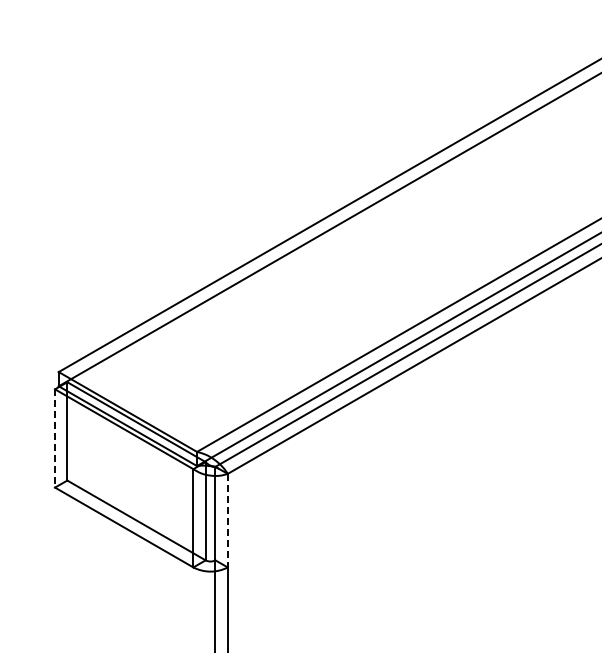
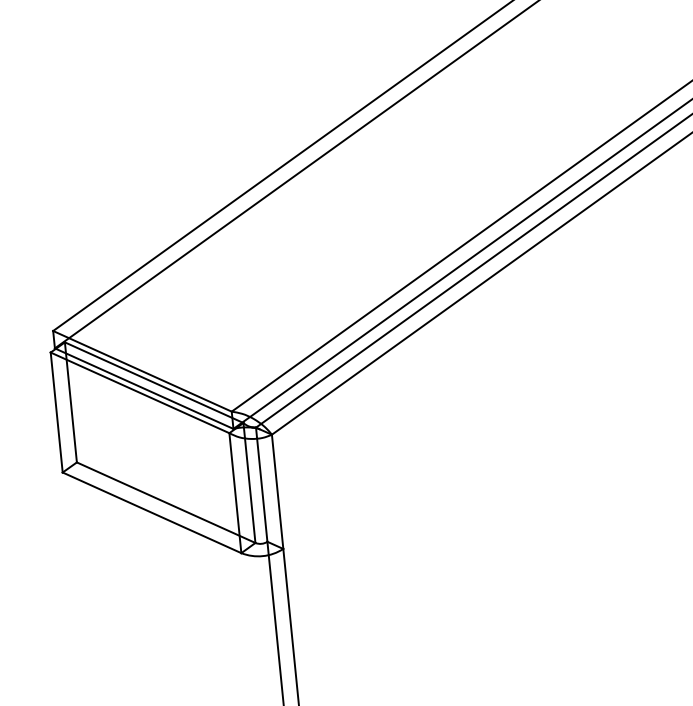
line: (55, 438) -> (57, 412), dashed -> solid
line: (227, 520) -> (277, 491), dashed -> solid

